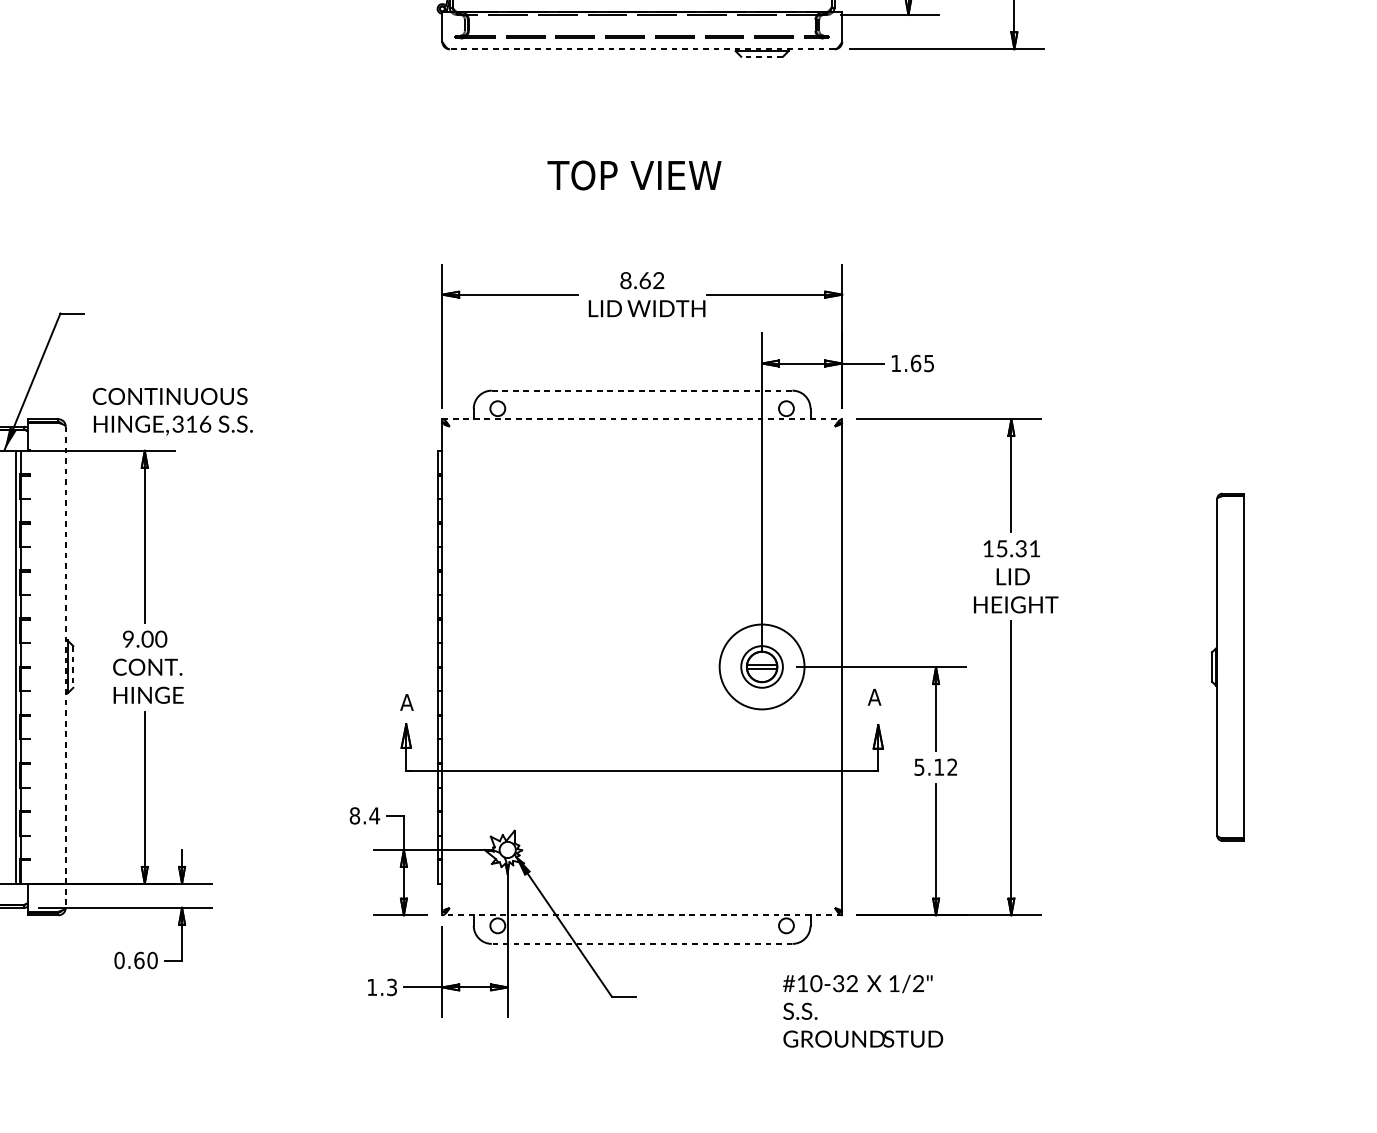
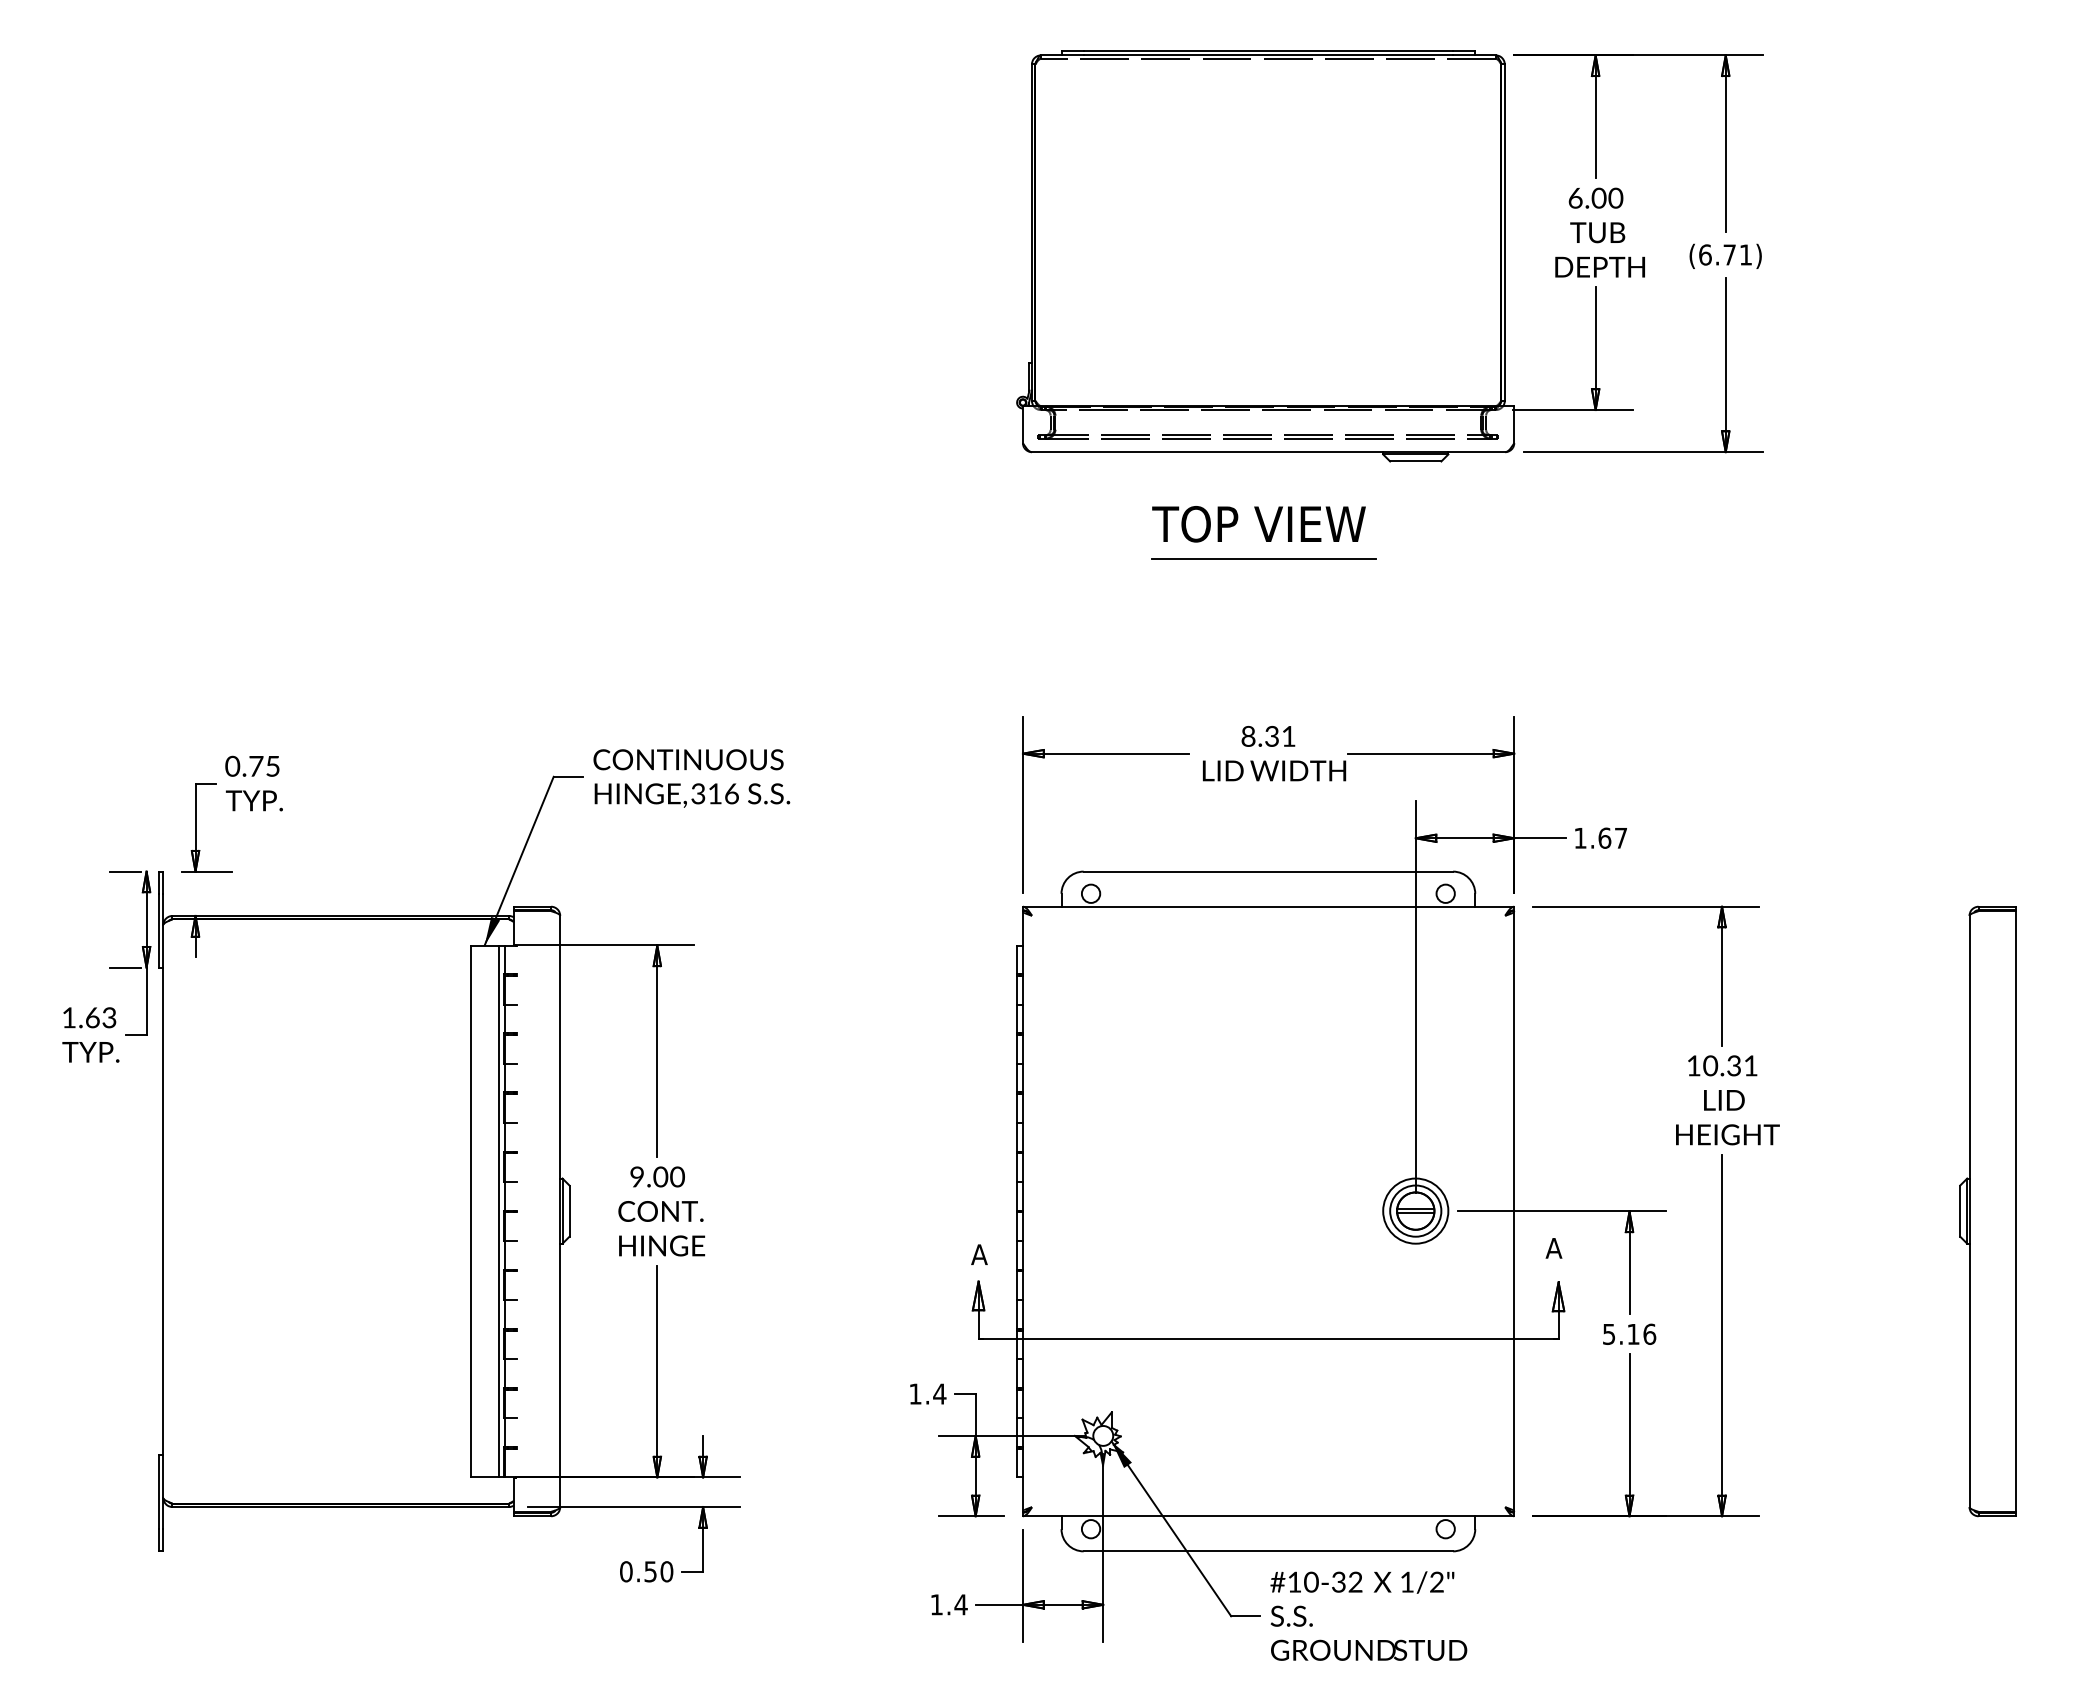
line: (642, 49) -> (1268, 452), dashed -> solid
line: (761, 56) -> (1415, 461), dashed -> solid
line: (638, 136) -> (1264, 559), added
text: (634, 175) -> (1258, 524), moved
text: (651, 279) -> (1280, 735), 8.62 -> 8.31
text: (928, 363) -> (1620, 838), 1.65 -> 1.67
line: (642, 390) -> (1268, 871), dashed -> solid
text: (172, 411) -> (691, 778), moved
line: (642, 419) -> (1268, 906), dashed -> solid
text: (1001, 548) -> (1710, 1065), 15.31 -> 10.31
circle: (761, 666) -> (1415, 1210), size x0.62
line: (65, 667) -> (560, 1211), dashed -> solid
line: (73, 667) -> (569, 1211), dashed -> solid
part: (1227, 667) -> (1987, 1211), size x1.43
text: (952, 766) -> (1649, 1333), 5.12 -> 5.16
text: (354, 815) -> (915, 1393), 8.4 -> 1.4
line: (642, 915) -> (1268, 1516), dashed -> solid
line: (642, 944) -> (1268, 1551), dashed -> solid
text: (139, 960) -> (650, 1571), 0.60 -> 0.50
text: (391, 987) -> (960, 1604), 1.3 -> 1.4
text: (862, 1010) -> (1368, 1615), moved

